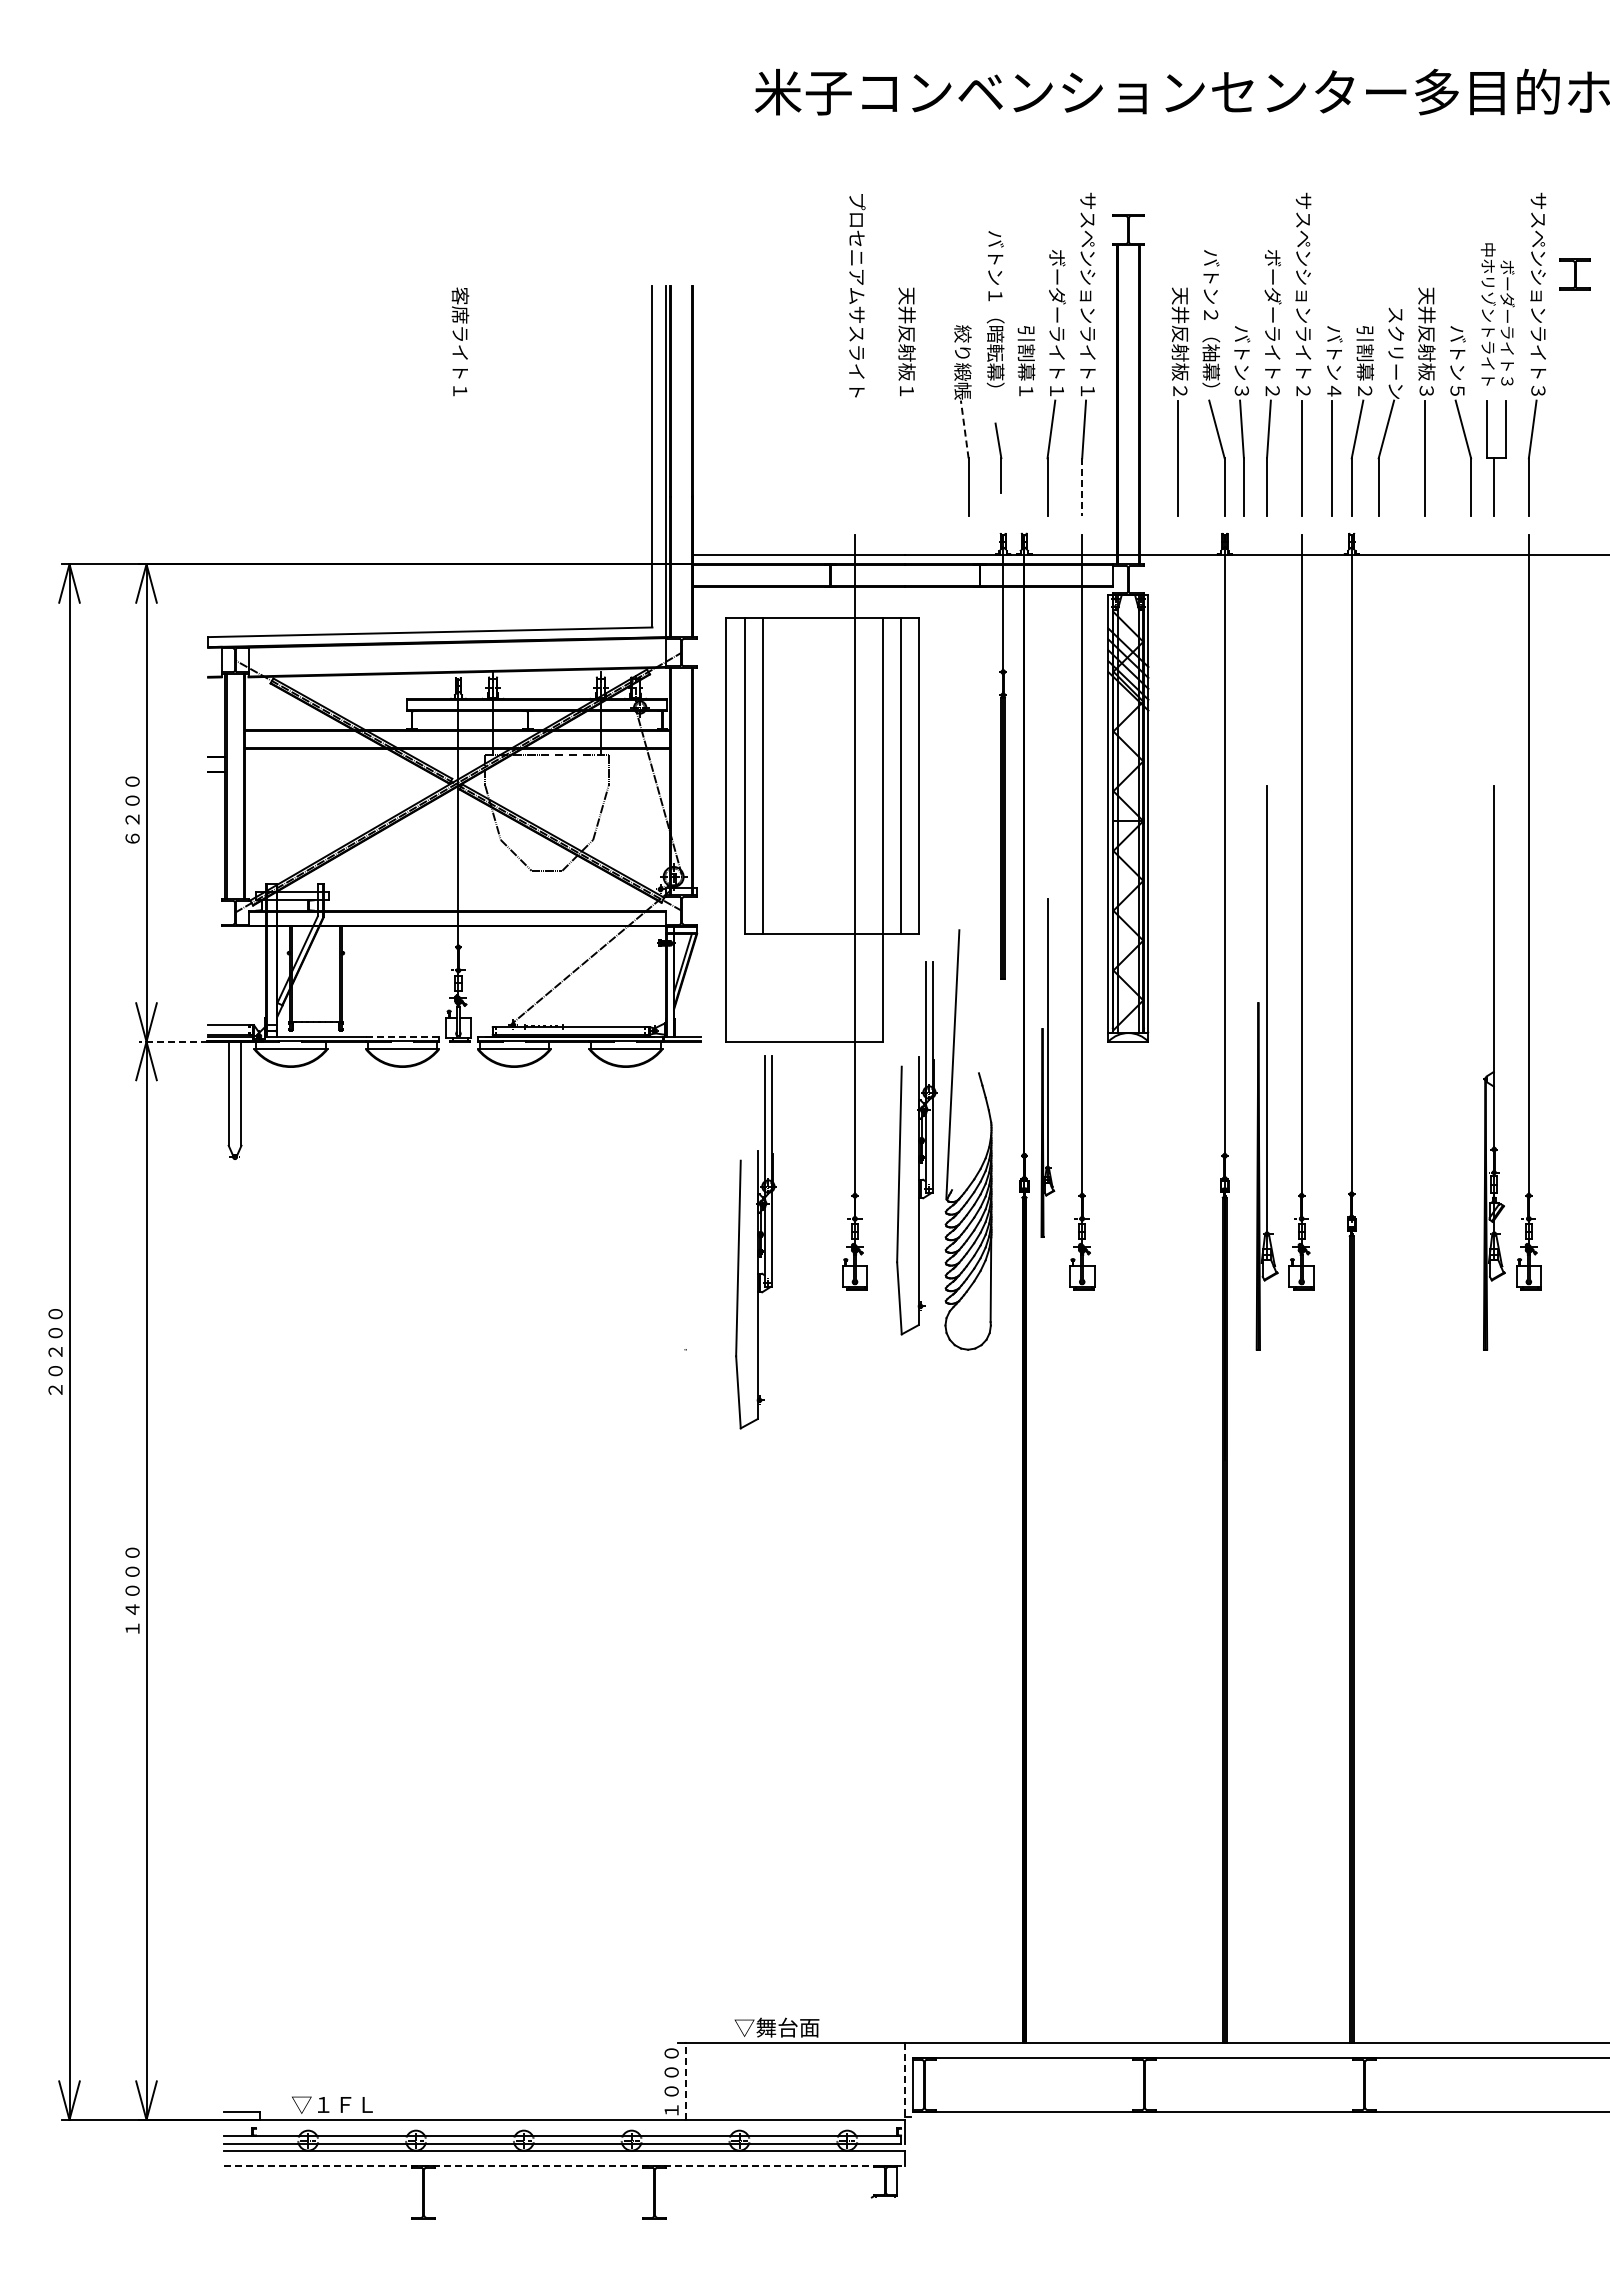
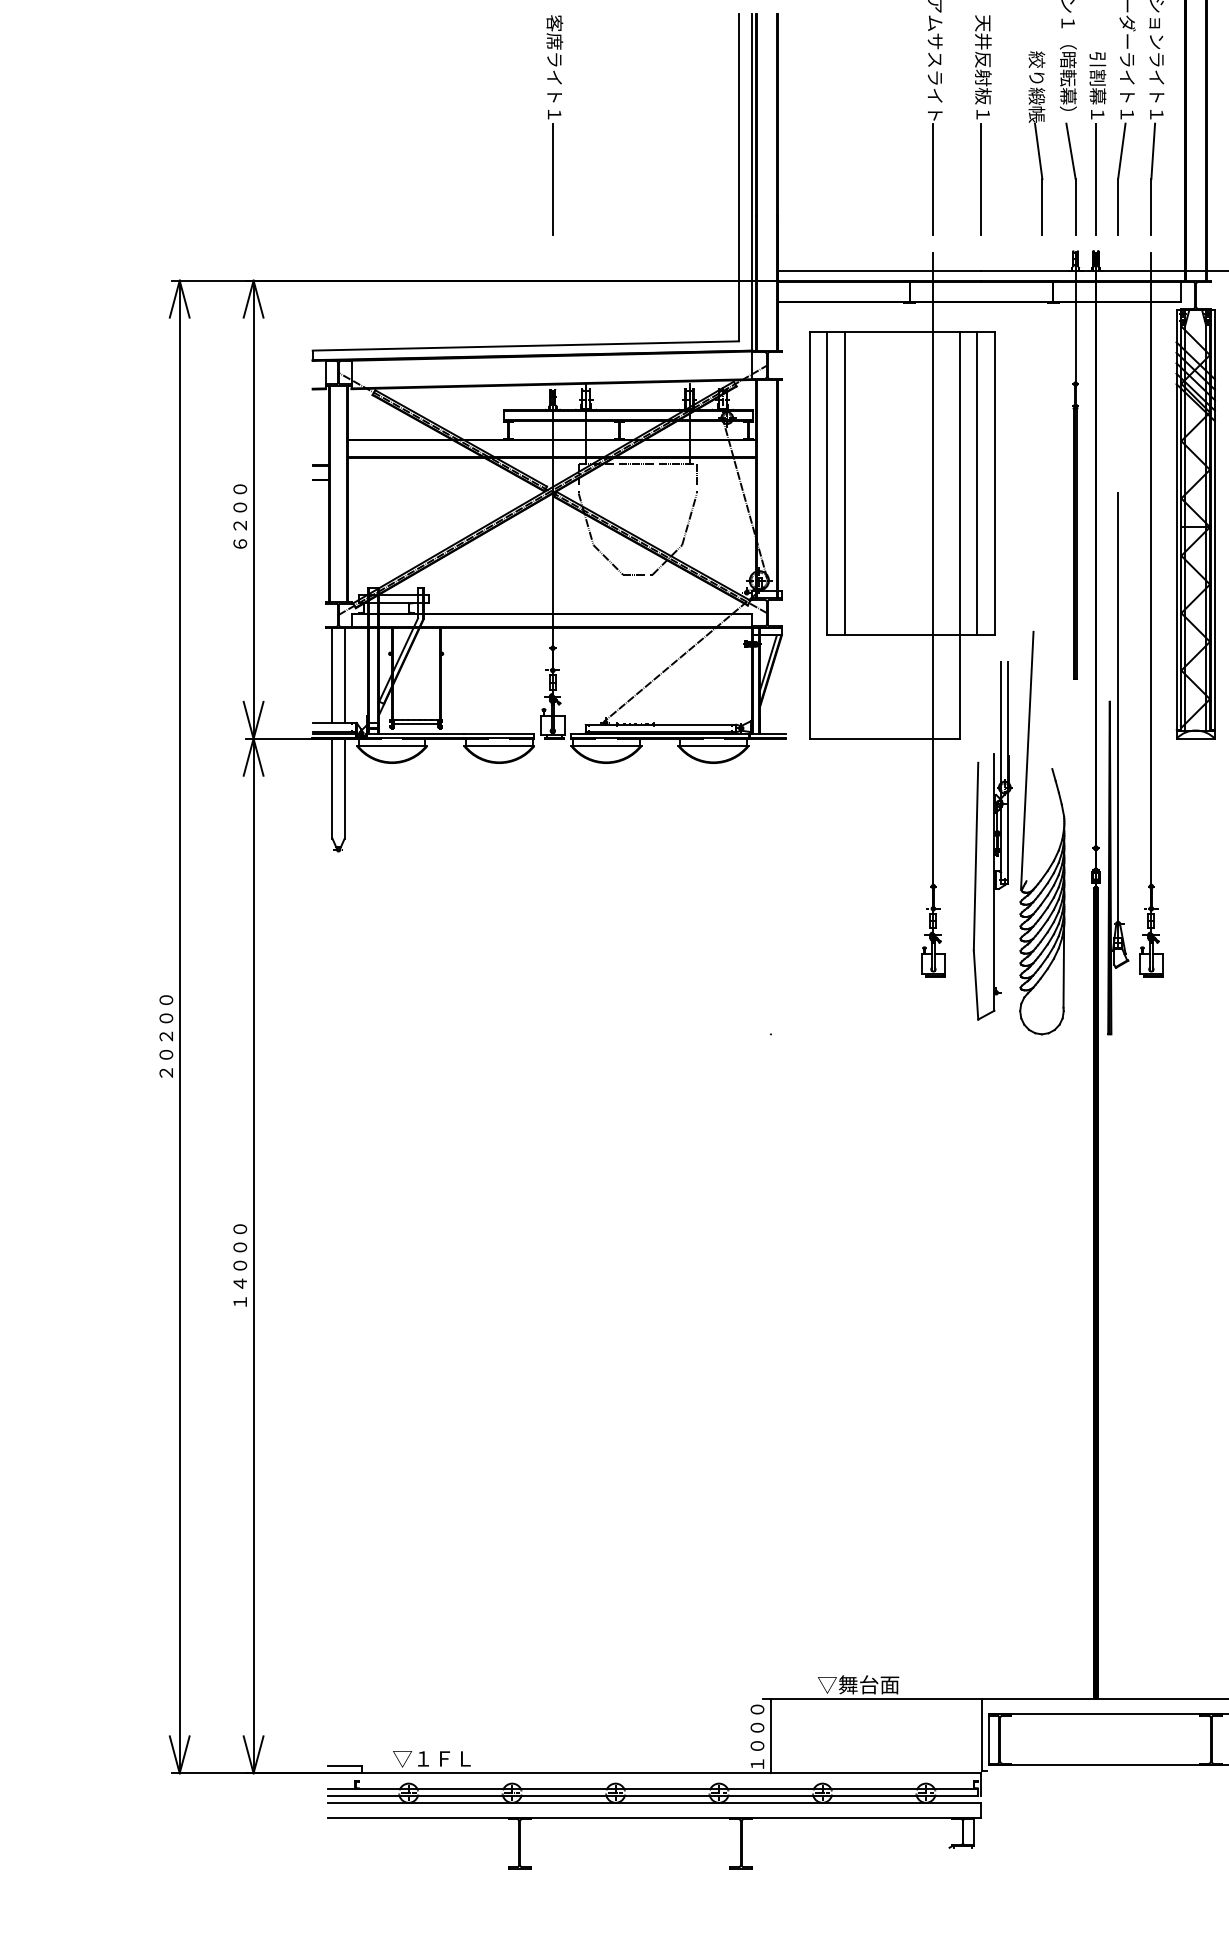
line: (964, 429) -> (1038, 151), dashed -> solid
part: (998, 457) -> (1071, 178), size x1.67
line: (458, 458) -> (552, 179), added
line: (855, 458) -> (933, 179), added
line: (905, 458) -> (981, 179), added
line: (1024, 458) -> (1096, 179), added
line: (1082, 487) -> (1151, 207), dashed -> solid
line: (228, 975) -> (332, 675), added
line: (241, 975) -> (344, 675), added
line: (315, 1026) -> (415, 724), added
line: (402, 1036) -> (499, 733), dashed -> solid
line: (173, 1041) -> (279, 738), dashed -> solid
part: (1047, 1067) -> (1118, 763), size x1.67
part: (755, 1242) -> (837, 931), removed
line: (905, 2080) -> (981, 1735), dashed -> solid
line: (685, 2081) -> (770, 1736), dashed -> solid
line: (564, 2166) -> (654, 1818), dashed -> solid

